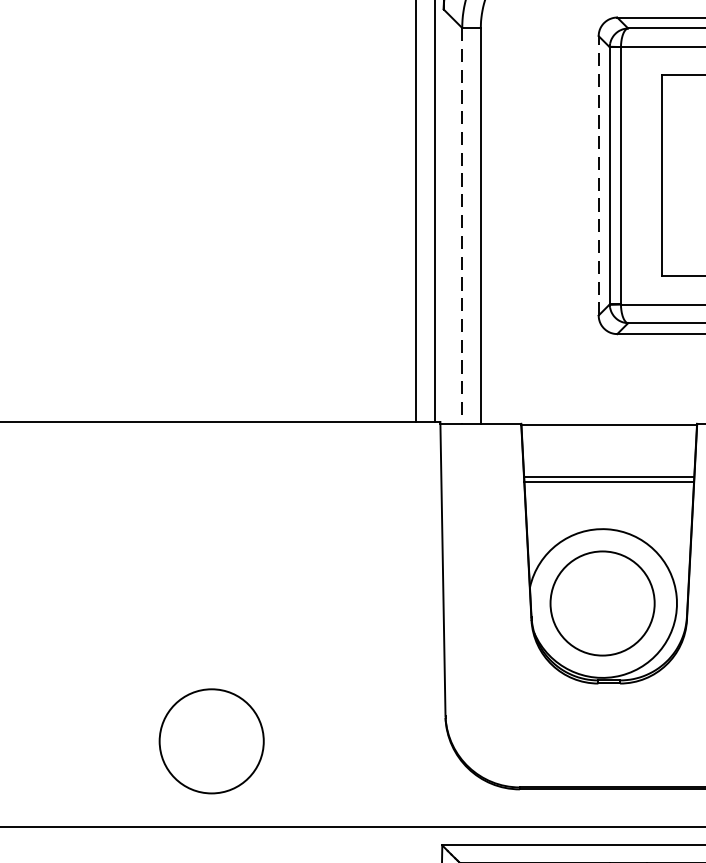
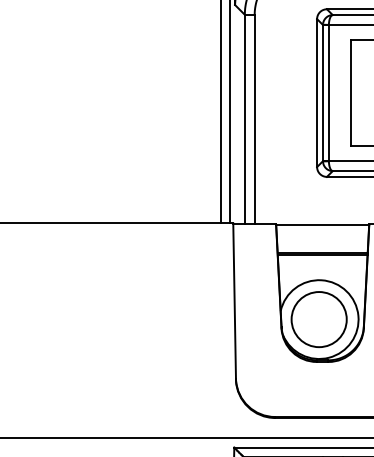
line: (599, 176) -> (317, 93), dashed -> solid
line: (461, 225) -> (244, 119), dashed -> solid
circle: (210, 741) -> (111, 392), removed

